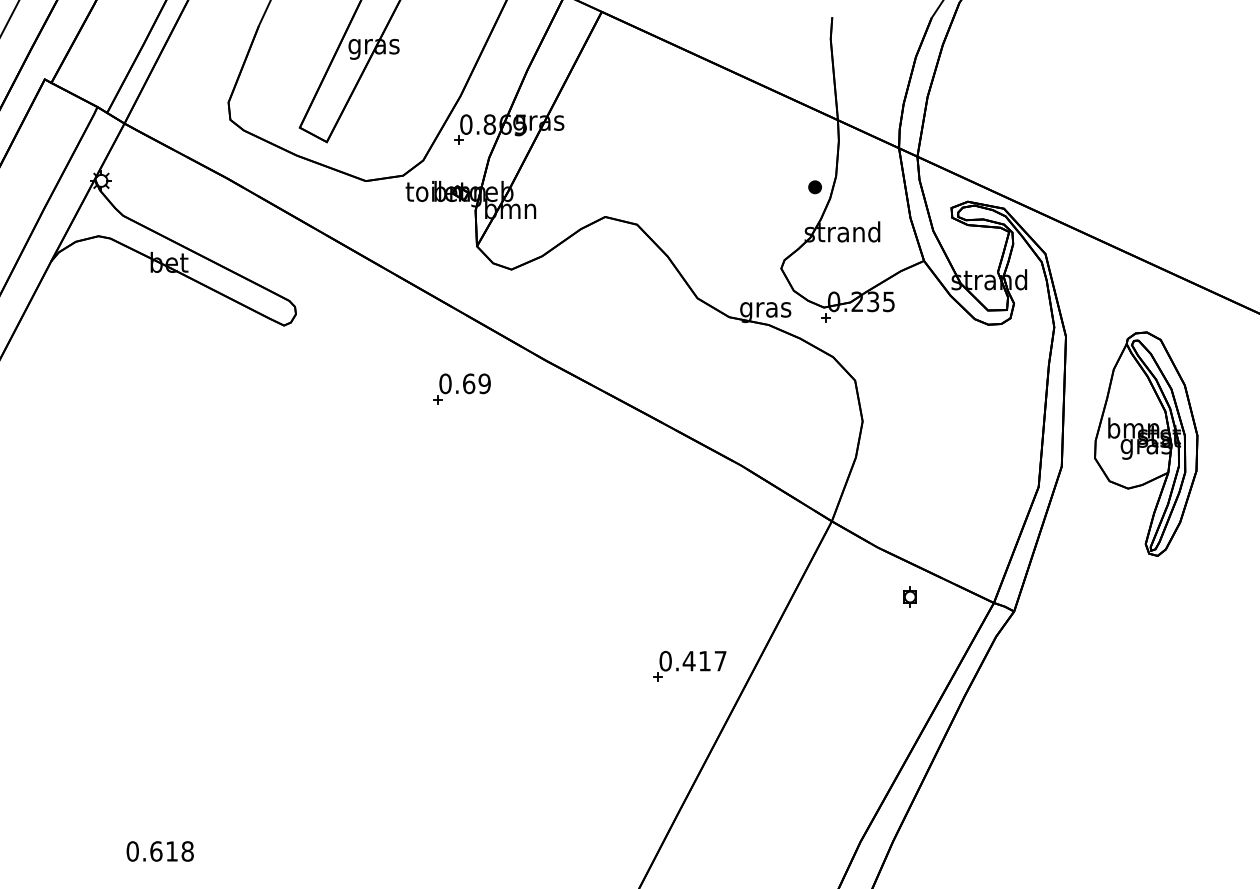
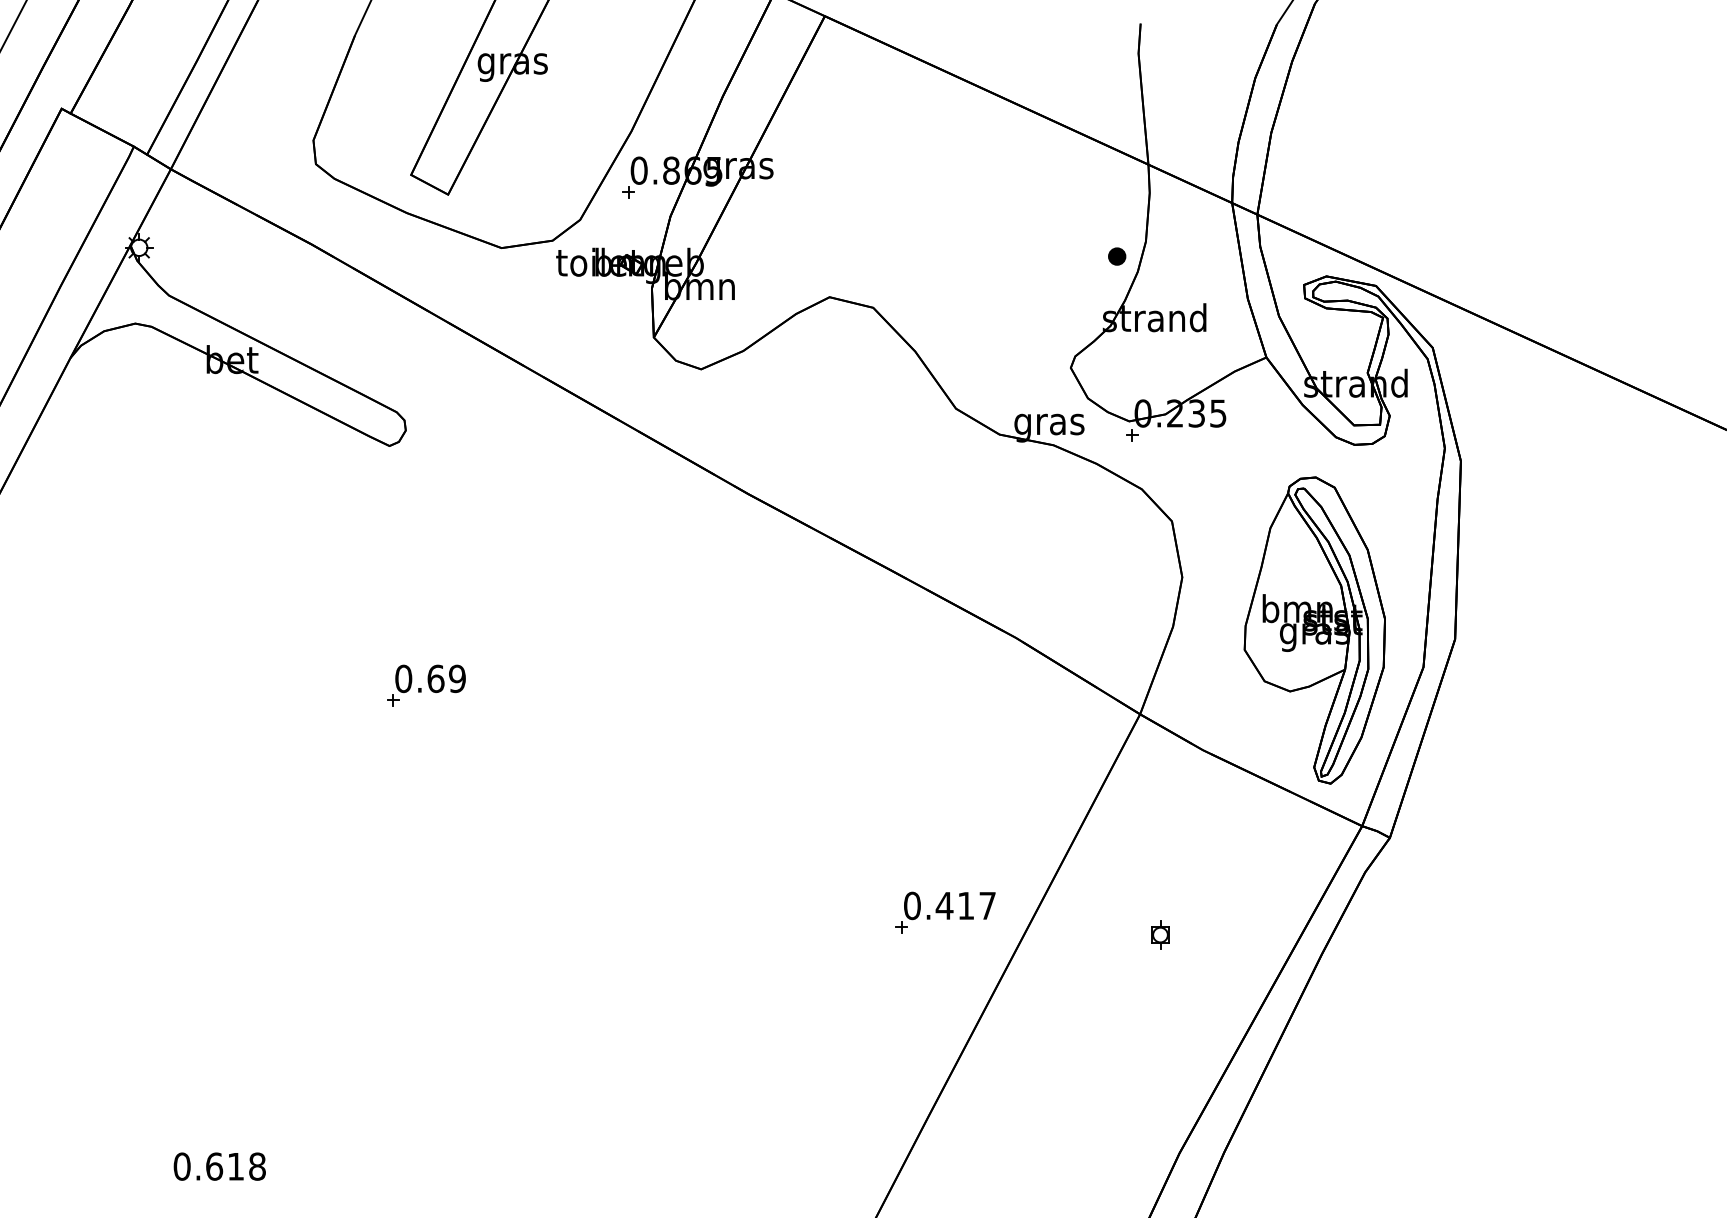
part: (462, 388) -> (426, 685), moved
part: (1145, 444) -> (1314, 630), moved
part: (910, 596) -> (1160, 934), moved

